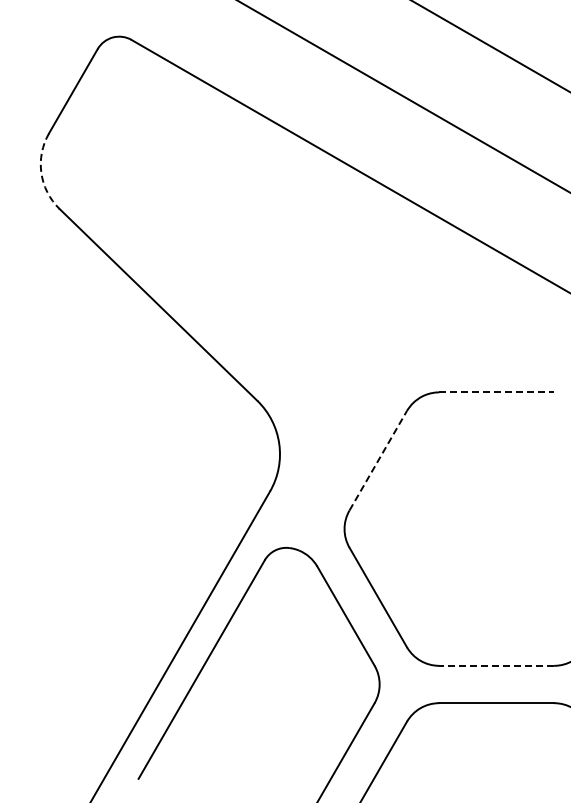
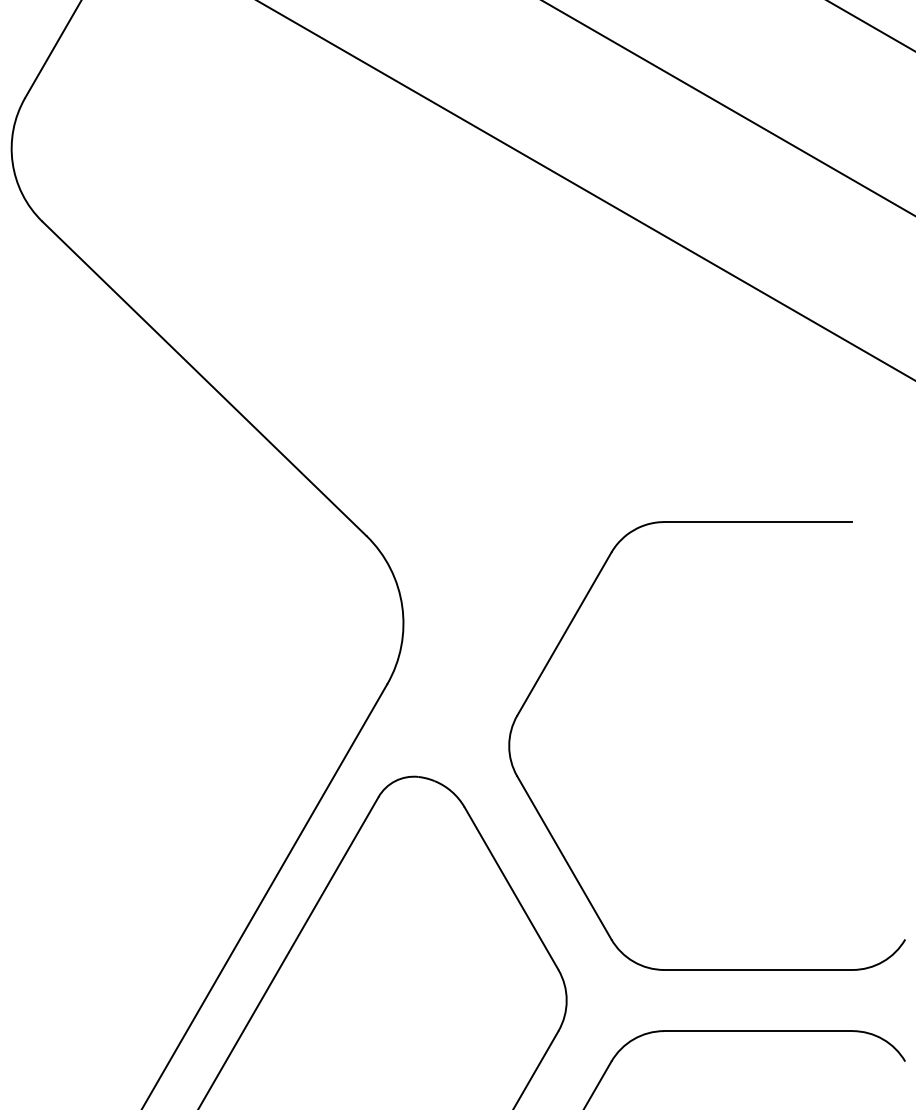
arc: (41, 173) -> (12, 163), dashed -> solid
line: (497, 392) -> (759, 522), dashed -> solid
line: (378, 460) -> (564, 633), dashed -> solid
line: (496, 665) -> (758, 969), dashed -> solid

